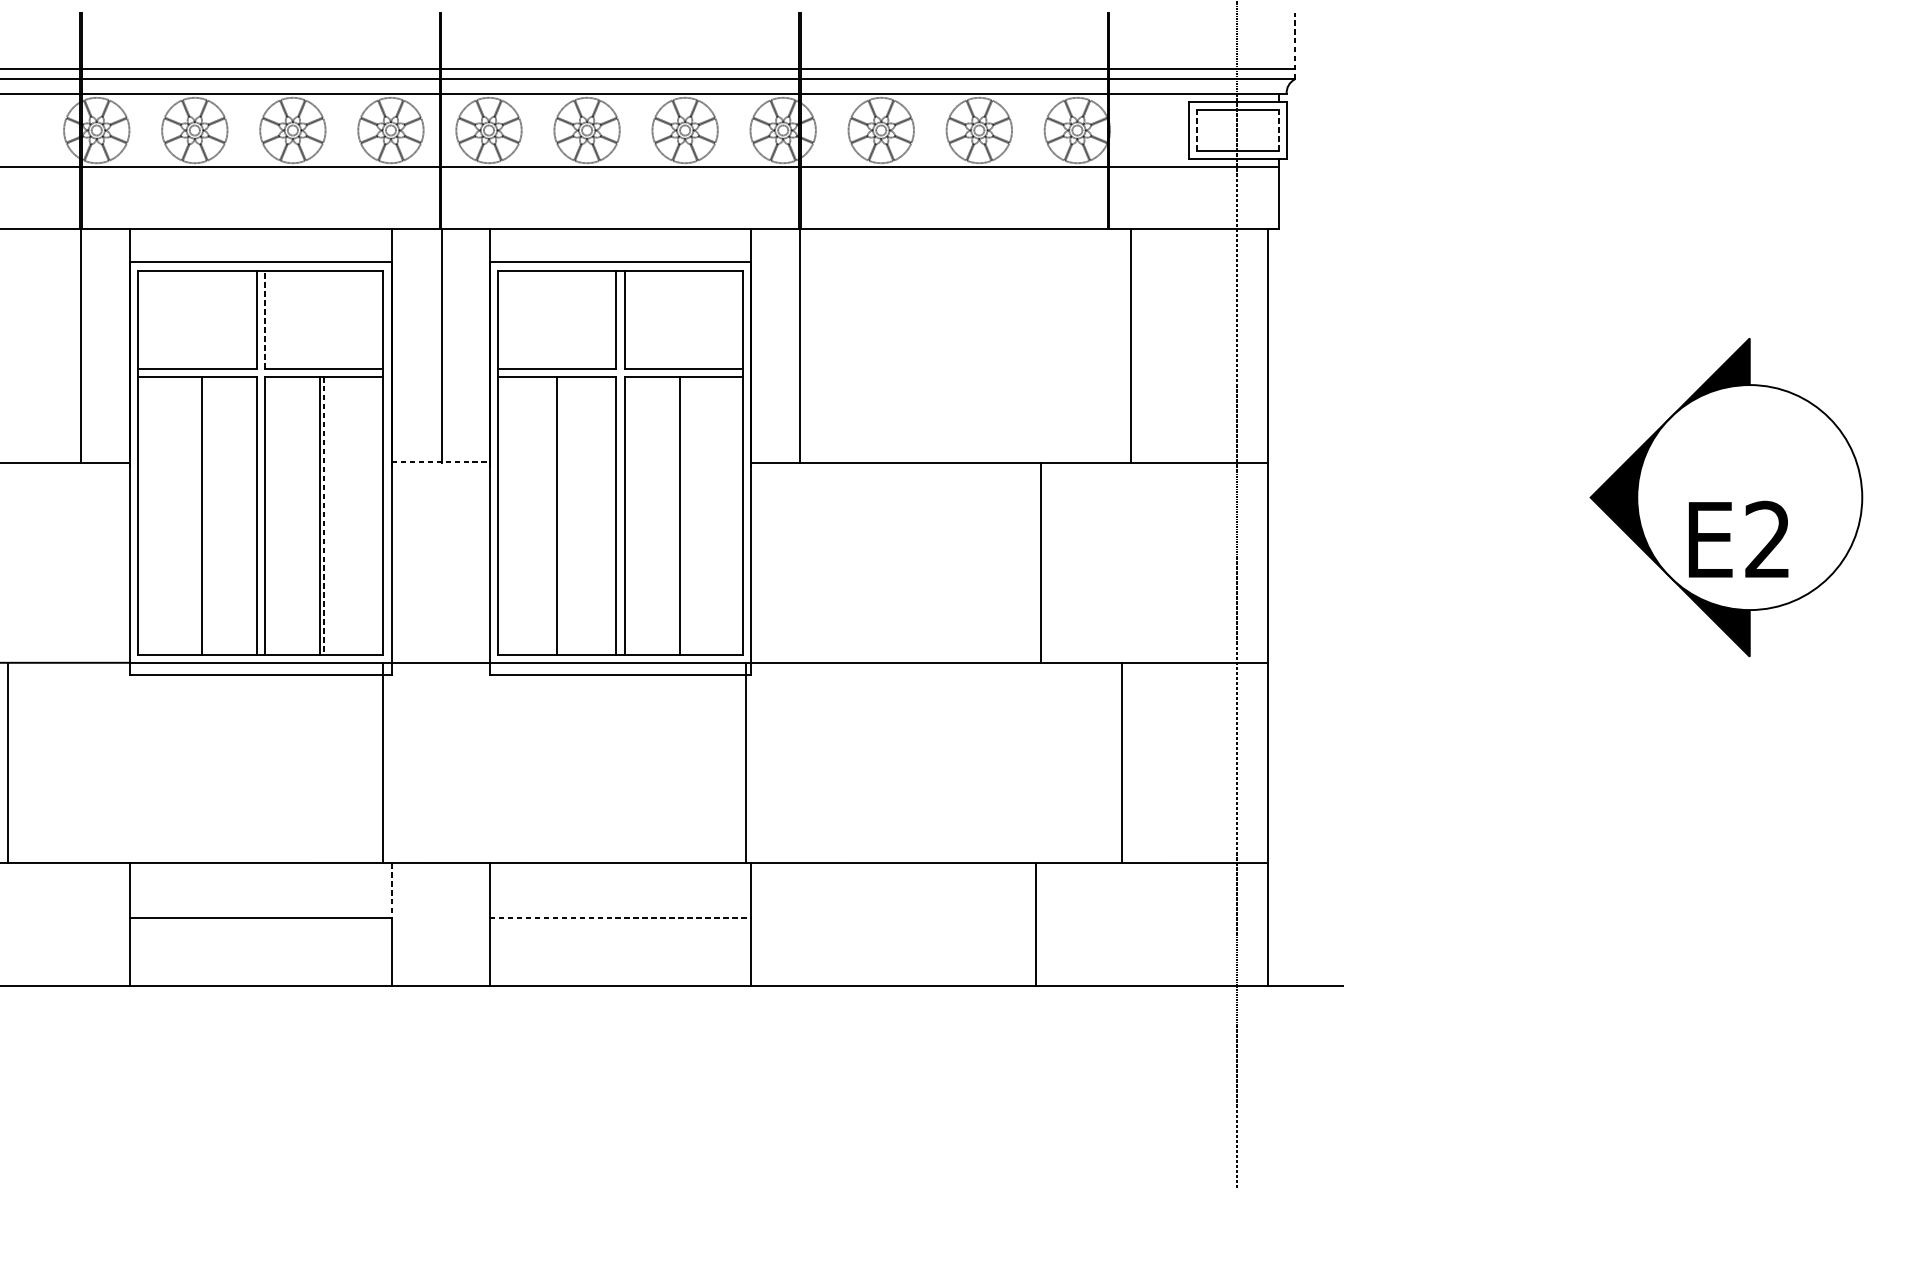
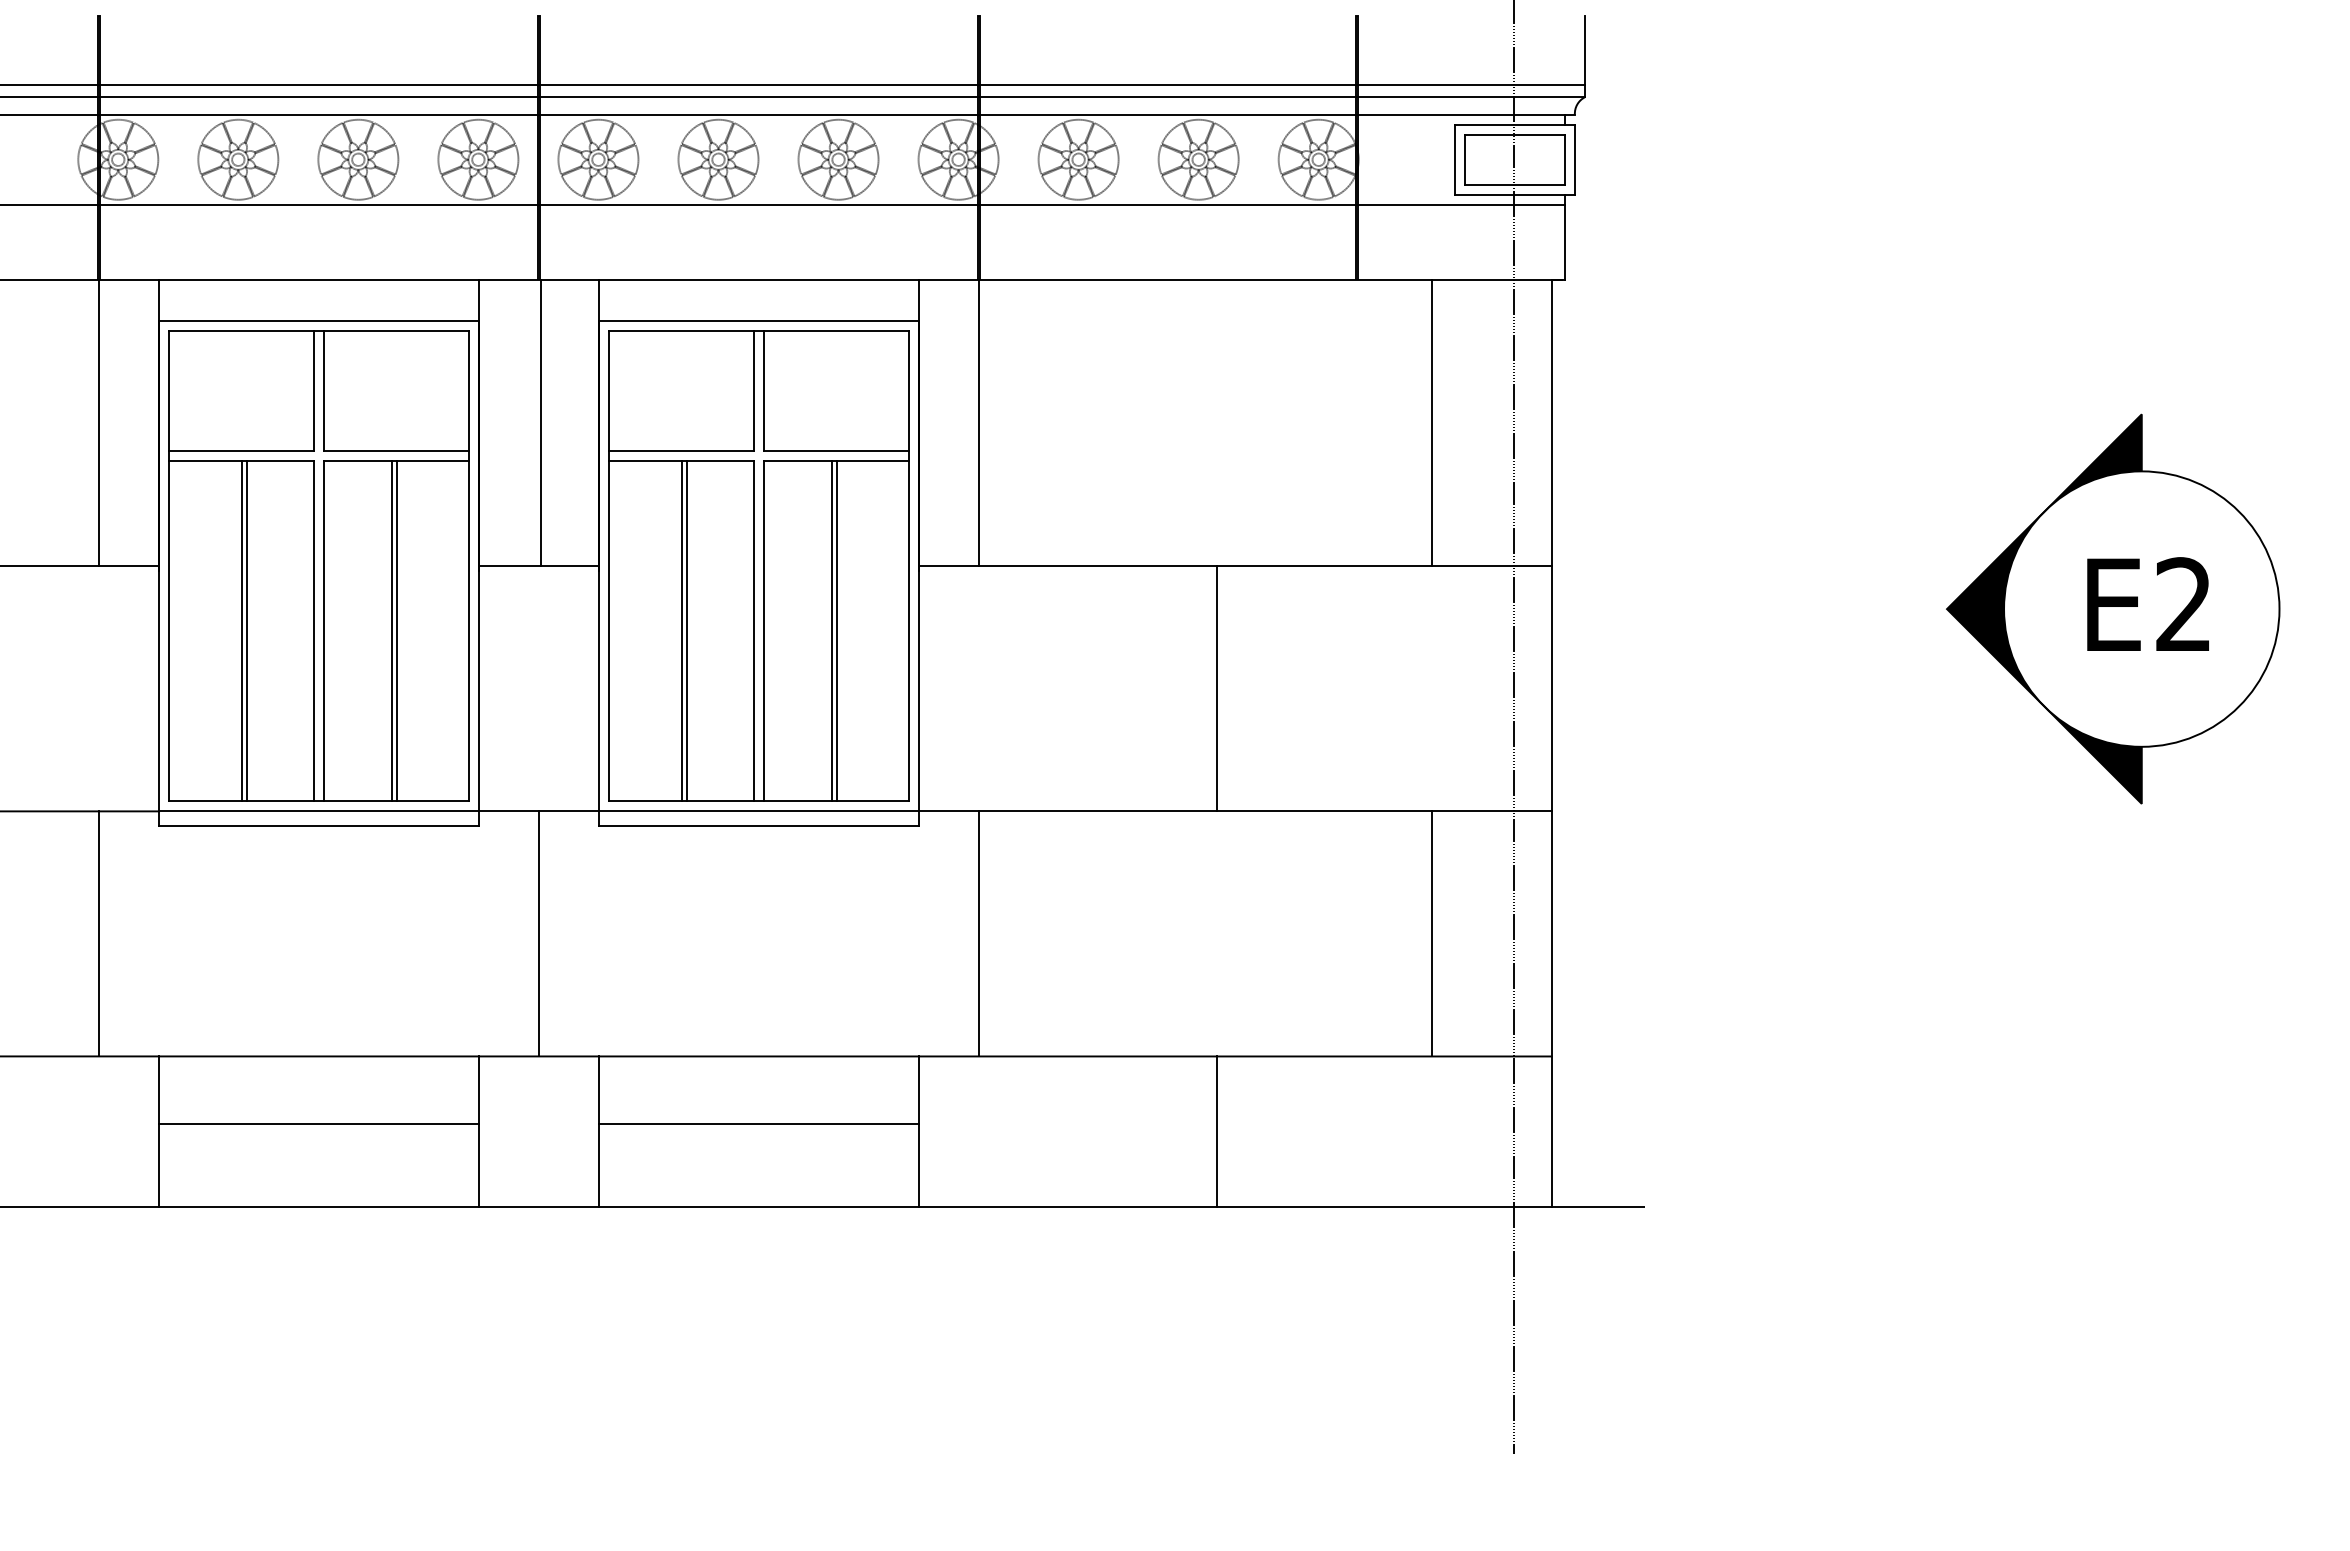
line: (1294, 46) -> (1584, 56), dashed -> solid
line: (1196, 130) -> (1464, 159), dashed -> solid
line: (1278, 130) -> (1564, 159), dashed -> solid
line: (265, 318) -> (324, 390), dashed -> solid
line: (1131, 345) -> (1431, 422), moved
line: (440, 461) -> (539, 565), dashed -> solid
line: (197, 515) -> (241, 631), added
line: (324, 515) -> (396, 631), dashed -> solid
line: (560, 515) -> (686, 631), added
line: (683, 515) -> (836, 631), added
text: (1738, 538) -> (2147, 603), moved
line: (1041, 562) -> (1216, 688), moved
line: (8, 762) -> (99, 933), moved
line: (382, 762) -> (539, 933), moved
line: (746, 762) -> (979, 933), moved
line: (1121, 762) -> (1431, 933), moved
line: (391, 890) -> (479, 1090), dashed -> solid
line: (620, 917) -> (759, 1123), dashed -> solid
line: (1035, 924) -> (1216, 1131), moved

